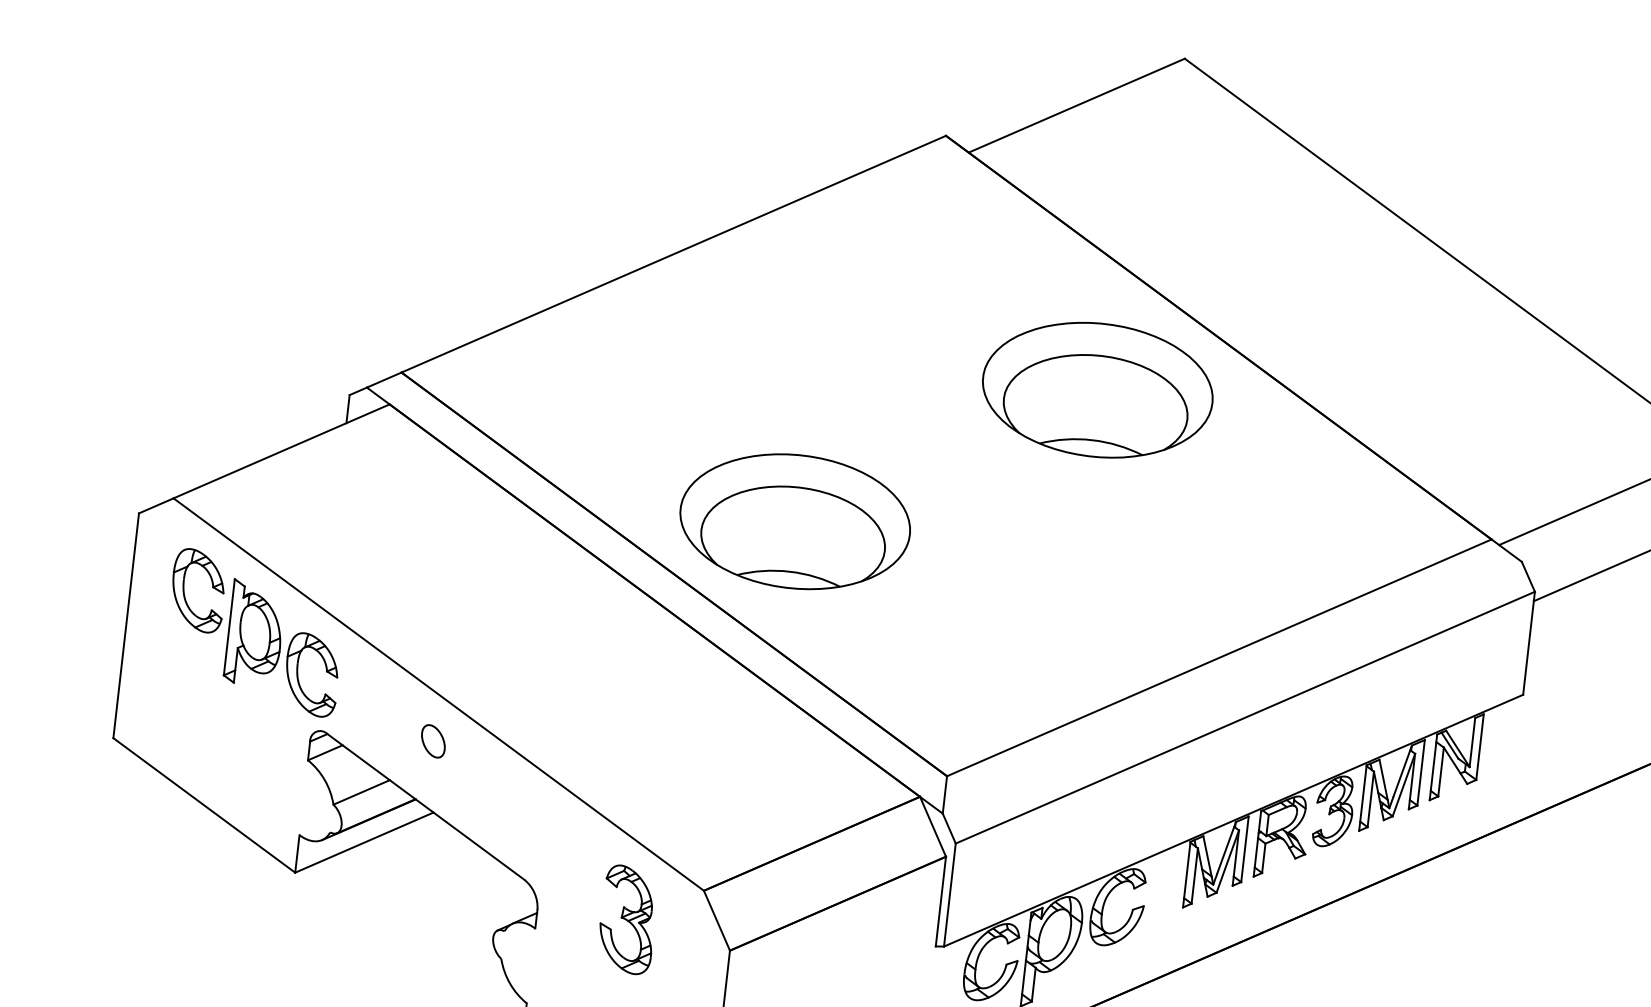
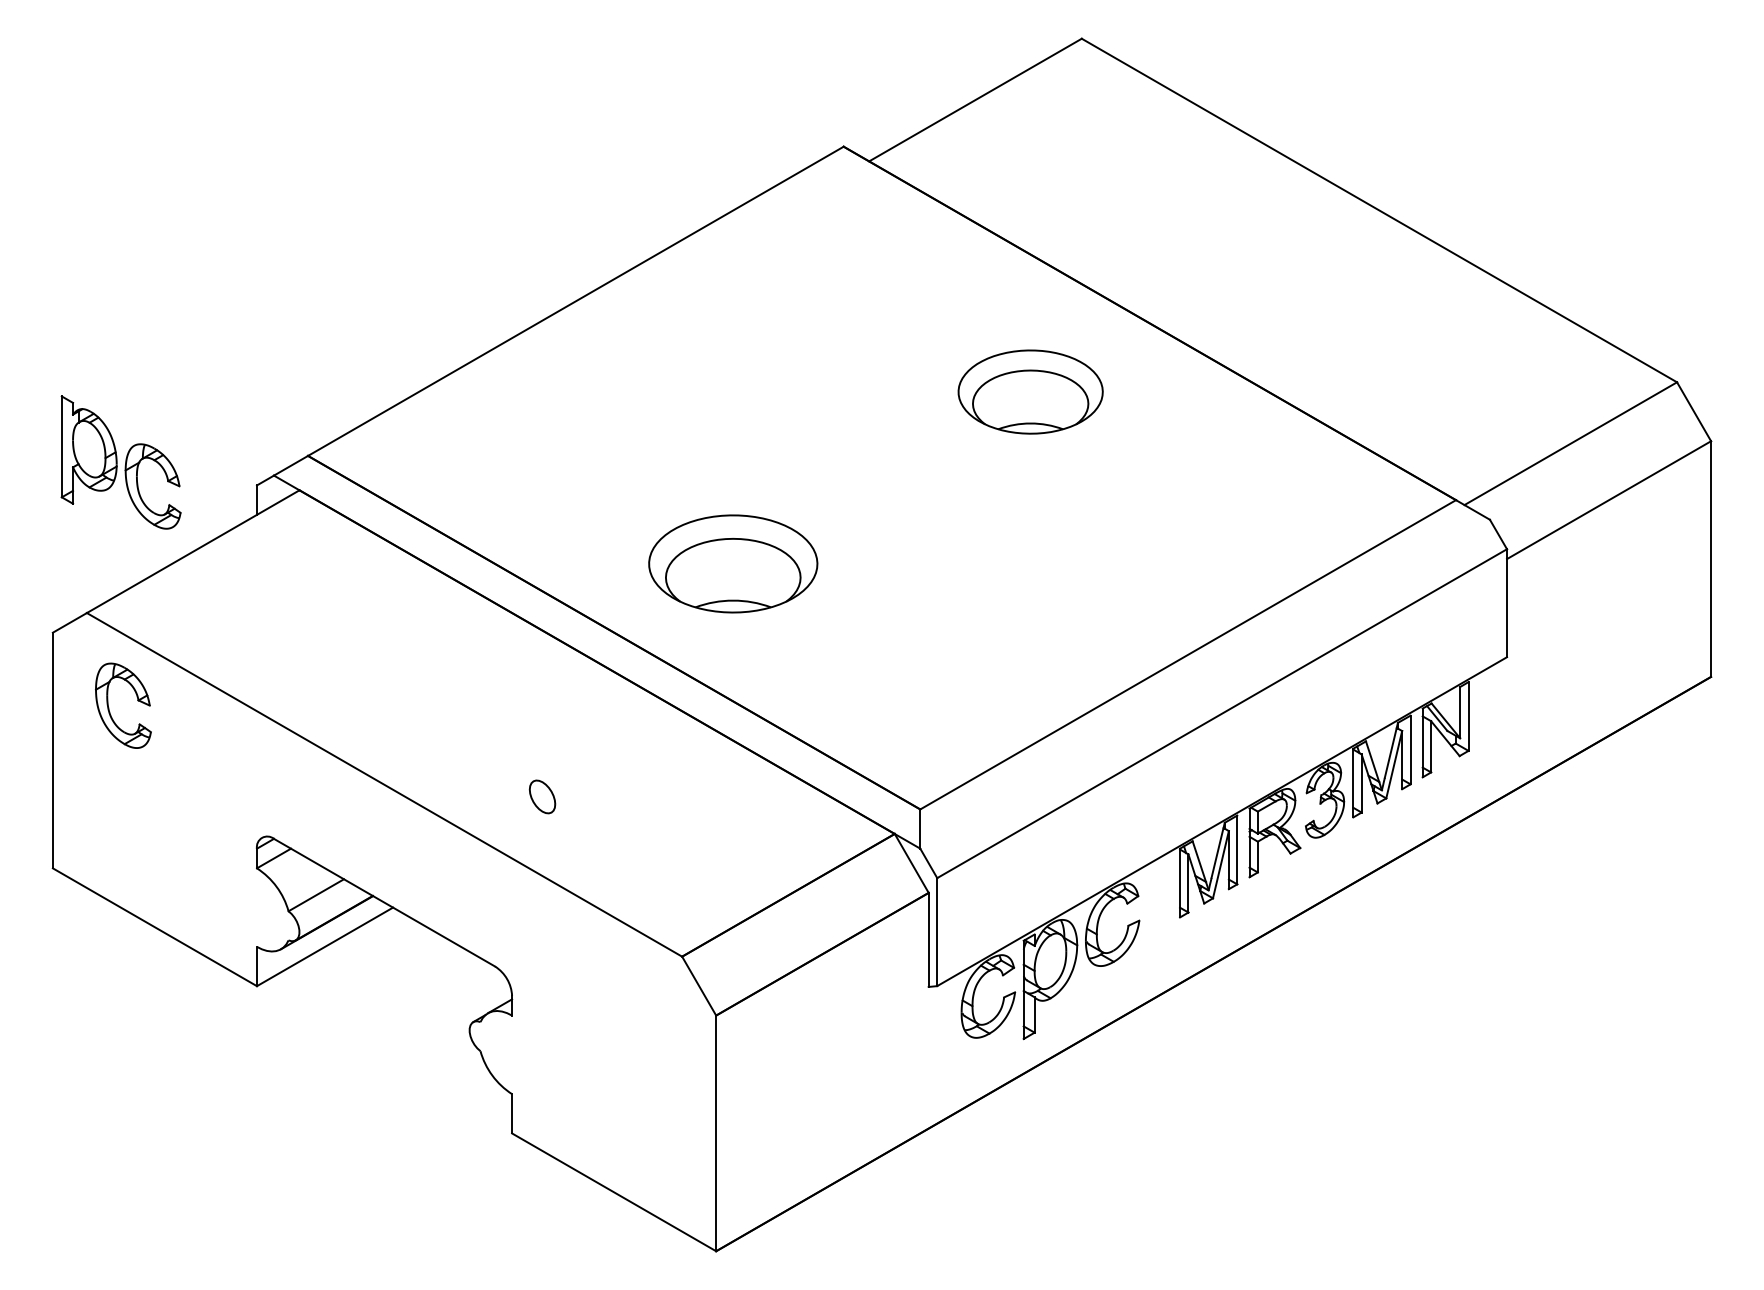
part: (1097, 389) -> (1030, 391), size x0.6
part: (795, 521) -> (733, 563), size x0.7
part: (283, 648) -> (120, 462), moved
part: (433, 740) -> (542, 796), moved
part: (627, 919) -> (606, 995), removed

